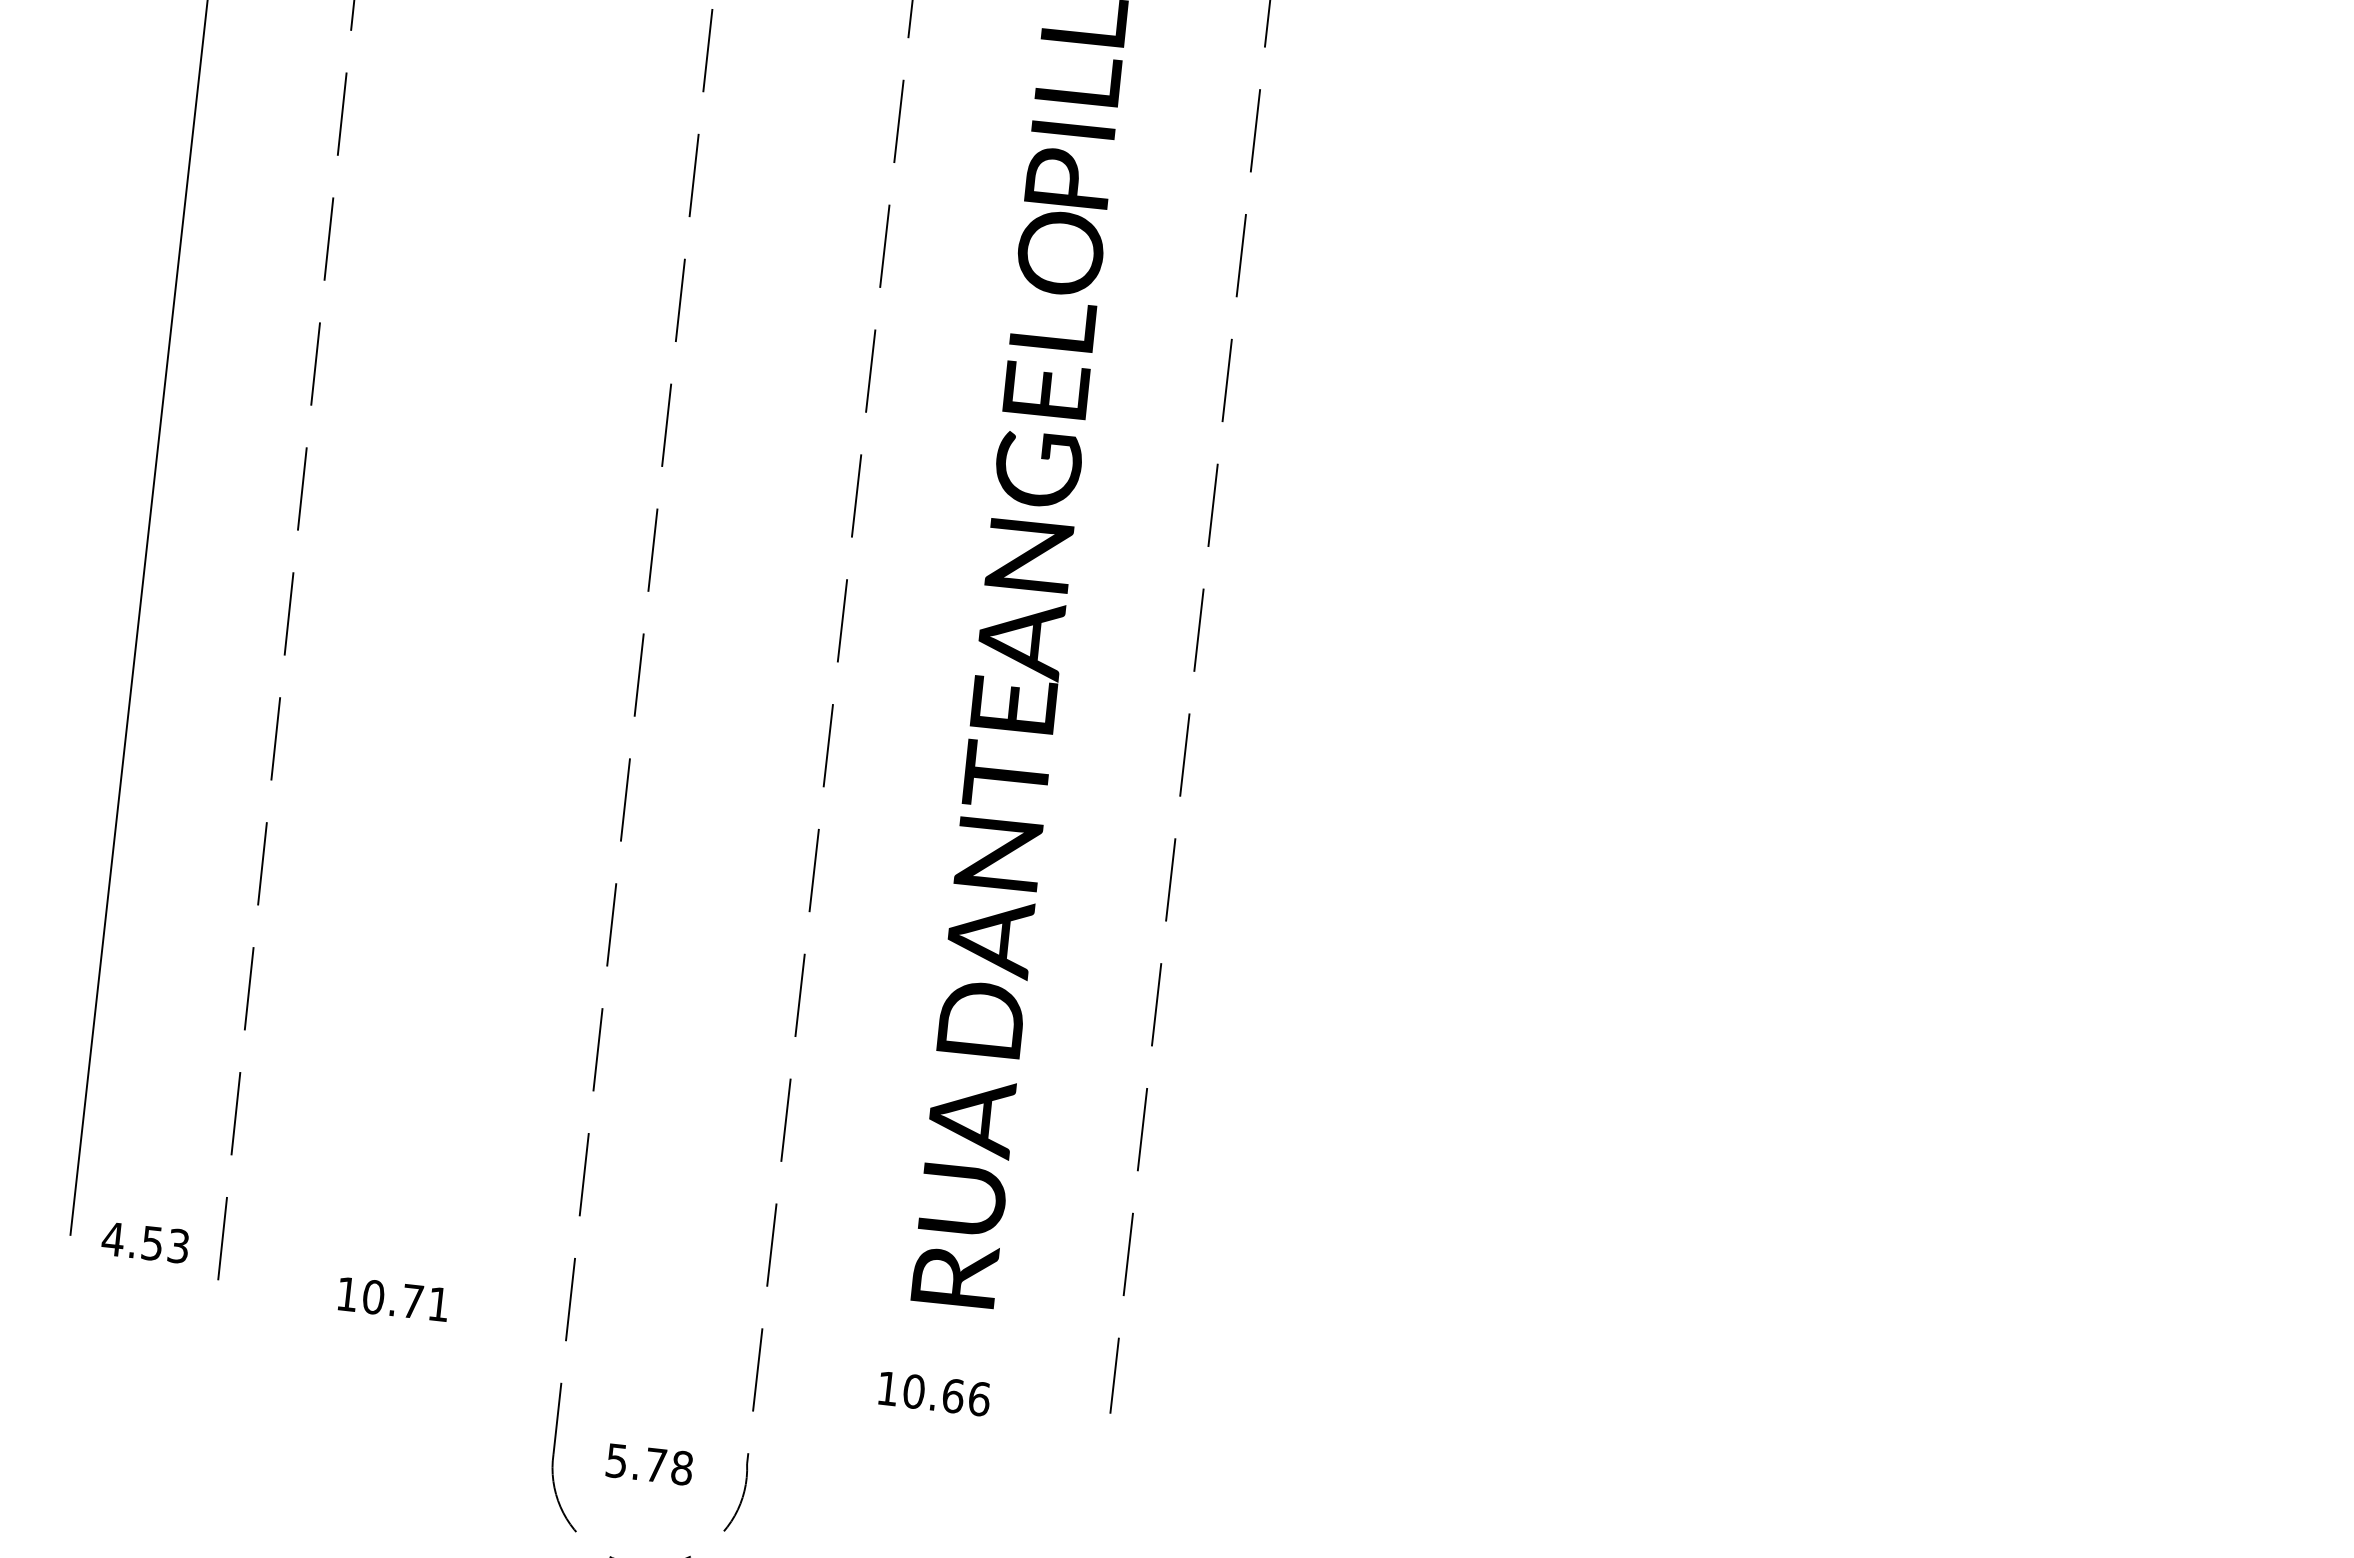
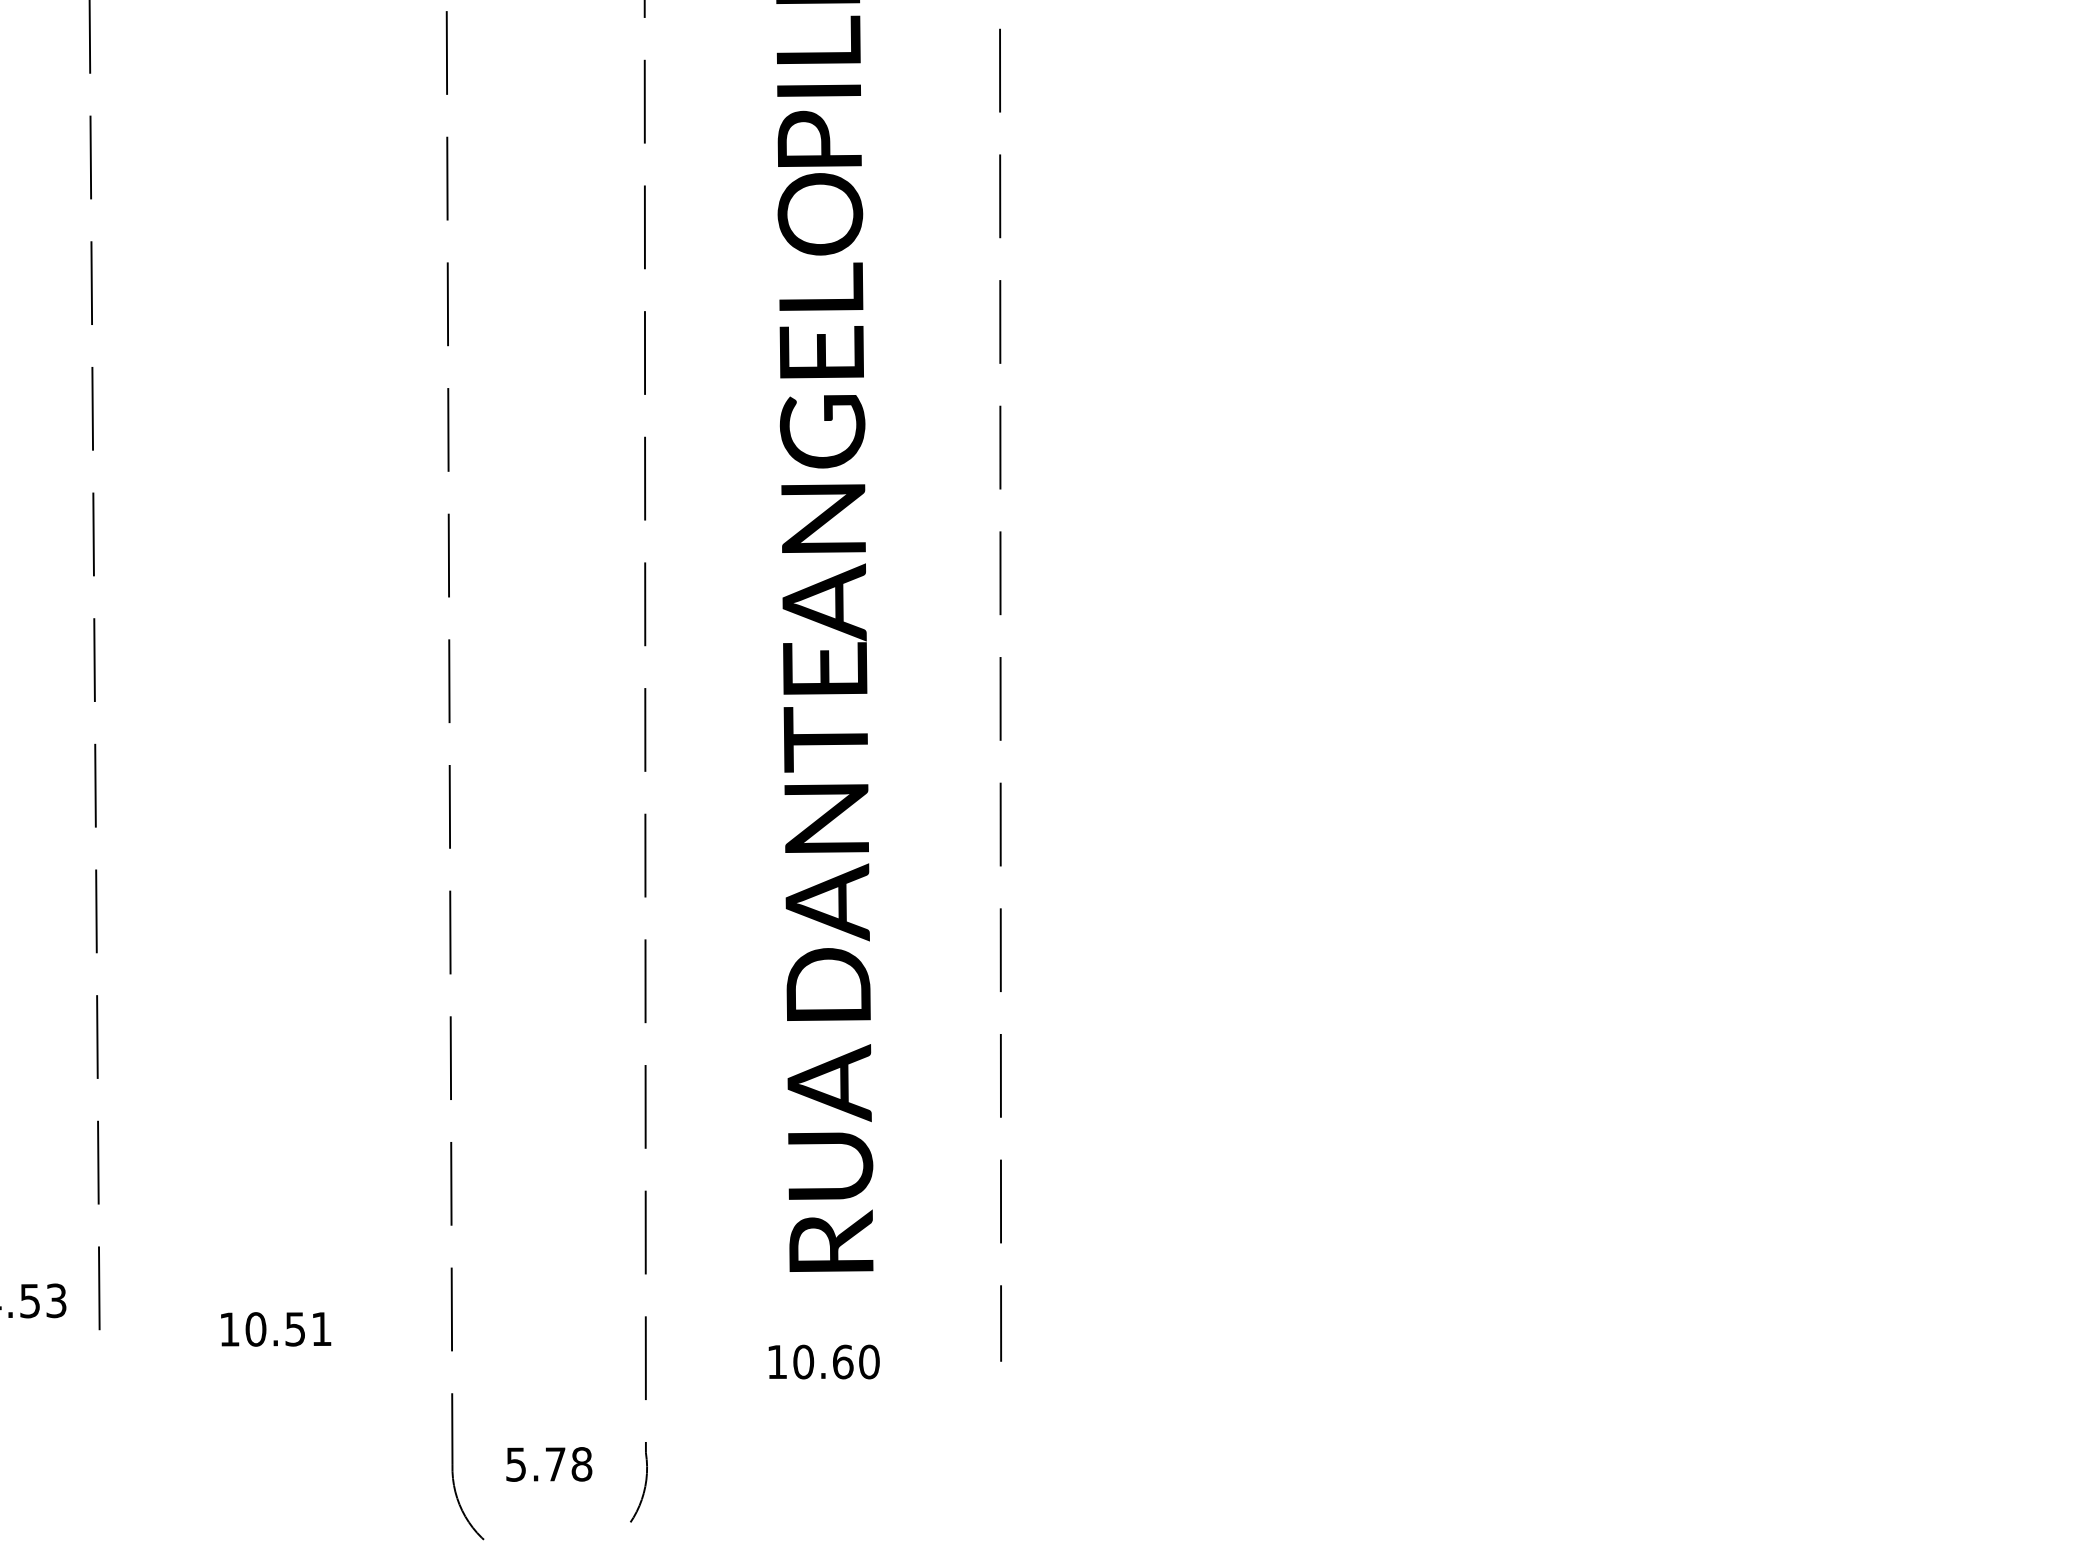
text: (412, 1300) -> (294, 1328), 10.71 -> 10.51
text: (979, 1398) -> (869, 1361), 10.66 -> 10.60

